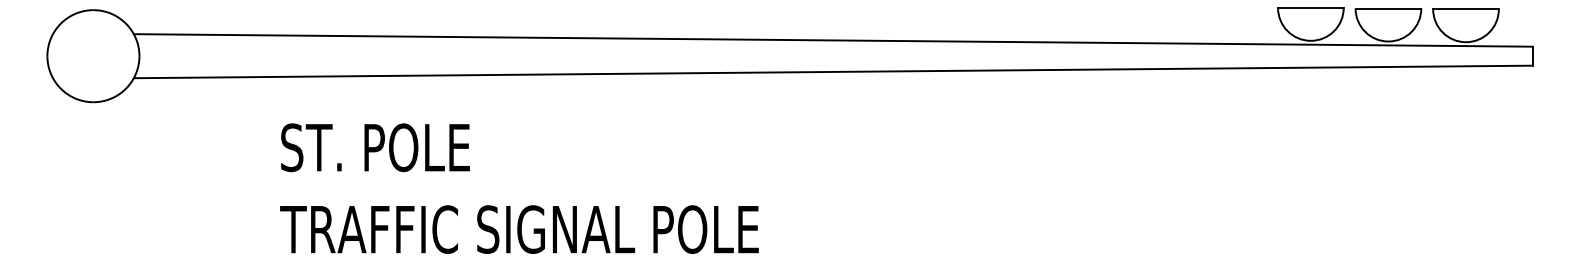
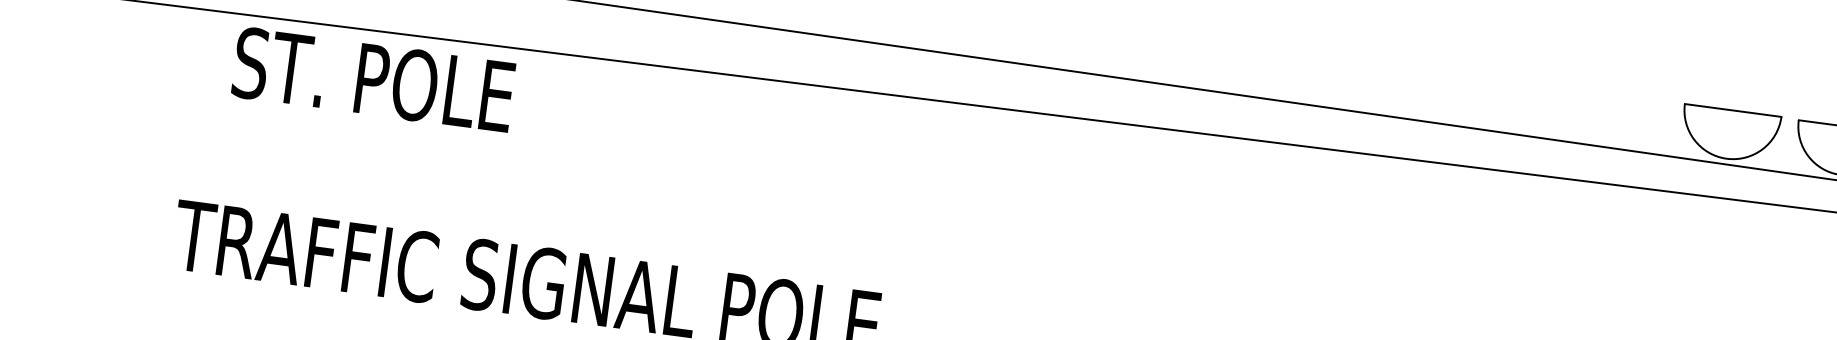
text: (375, 147) -> (373, 79), moved

